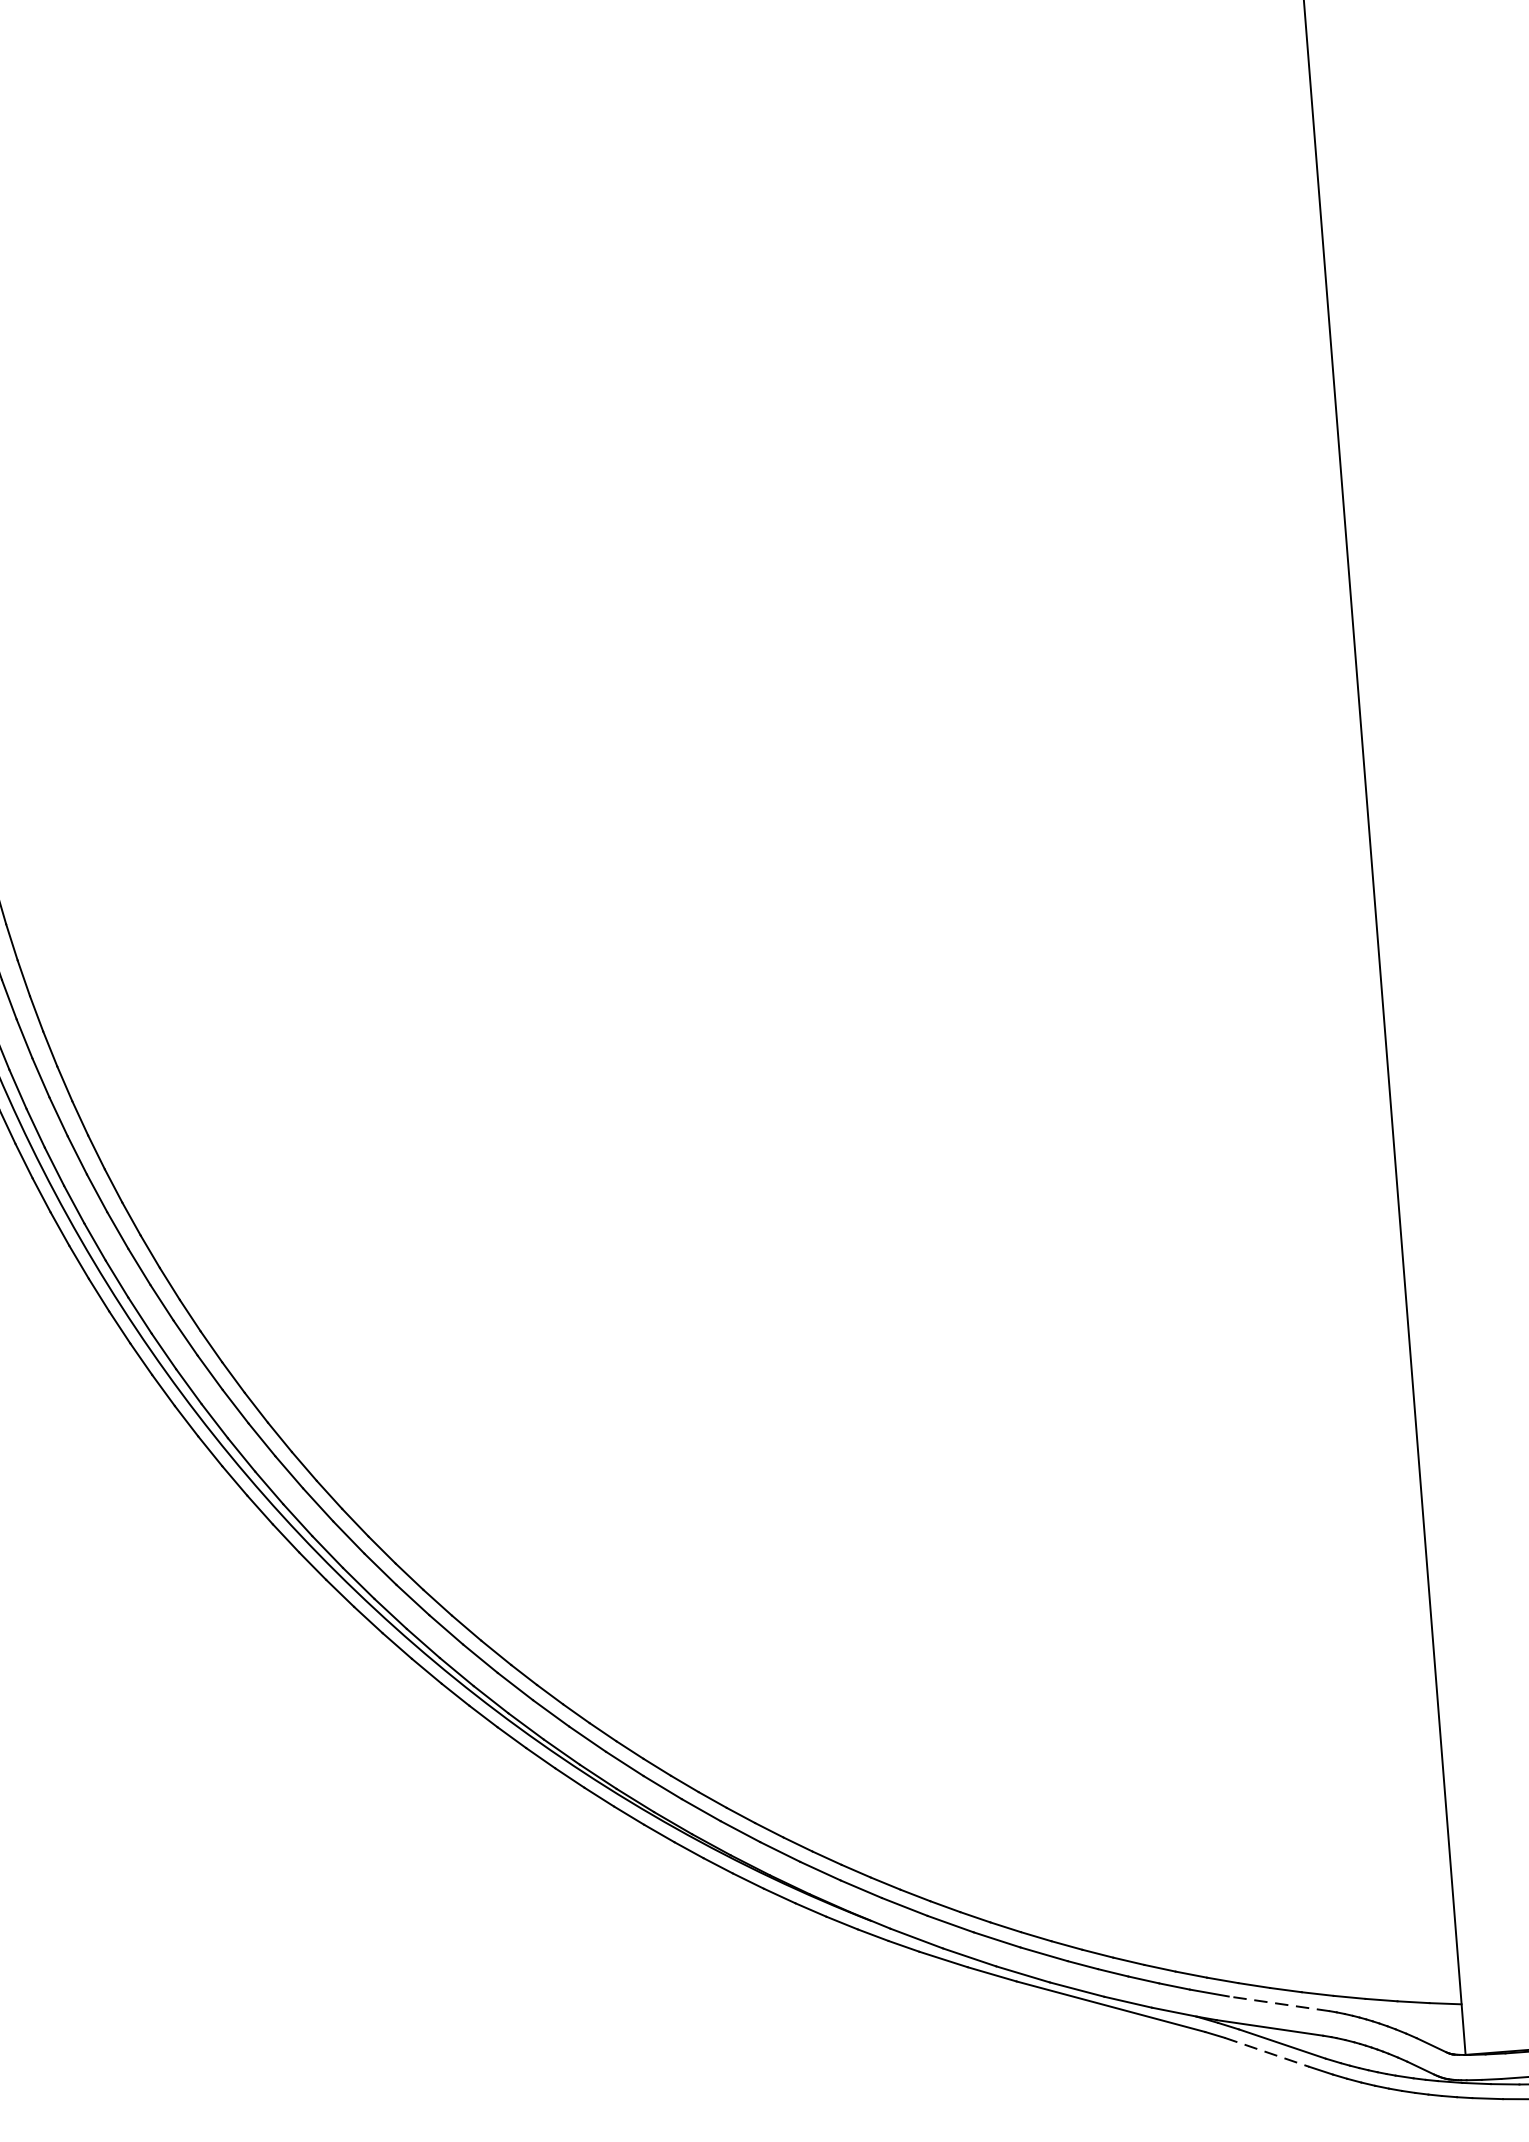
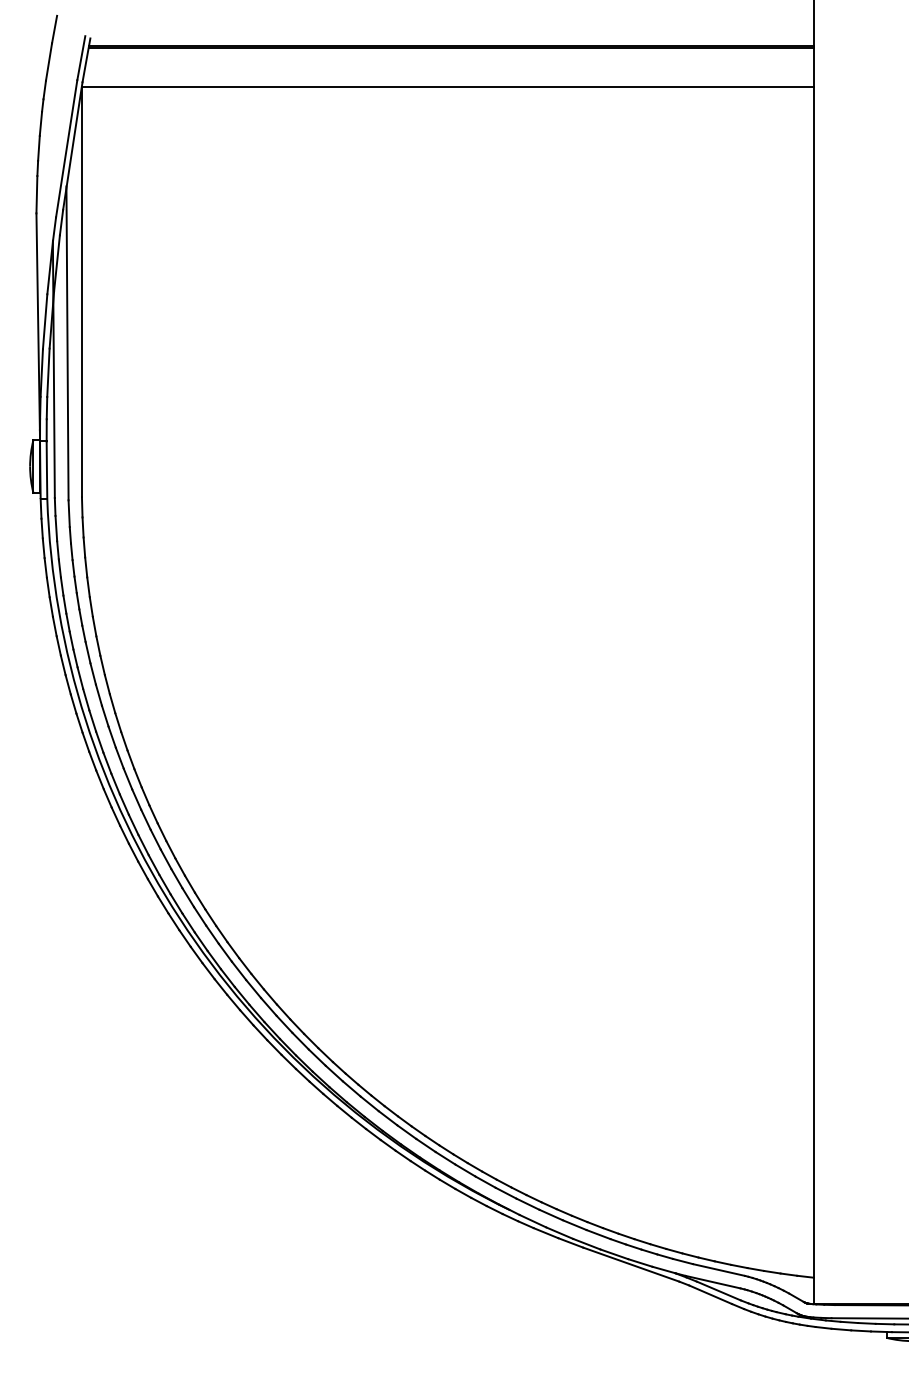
line: (1280, 2004) -> (719, 1270), dashed -> solid
line: (1268, 2051) -> (711, 1294), dashed -> solid

